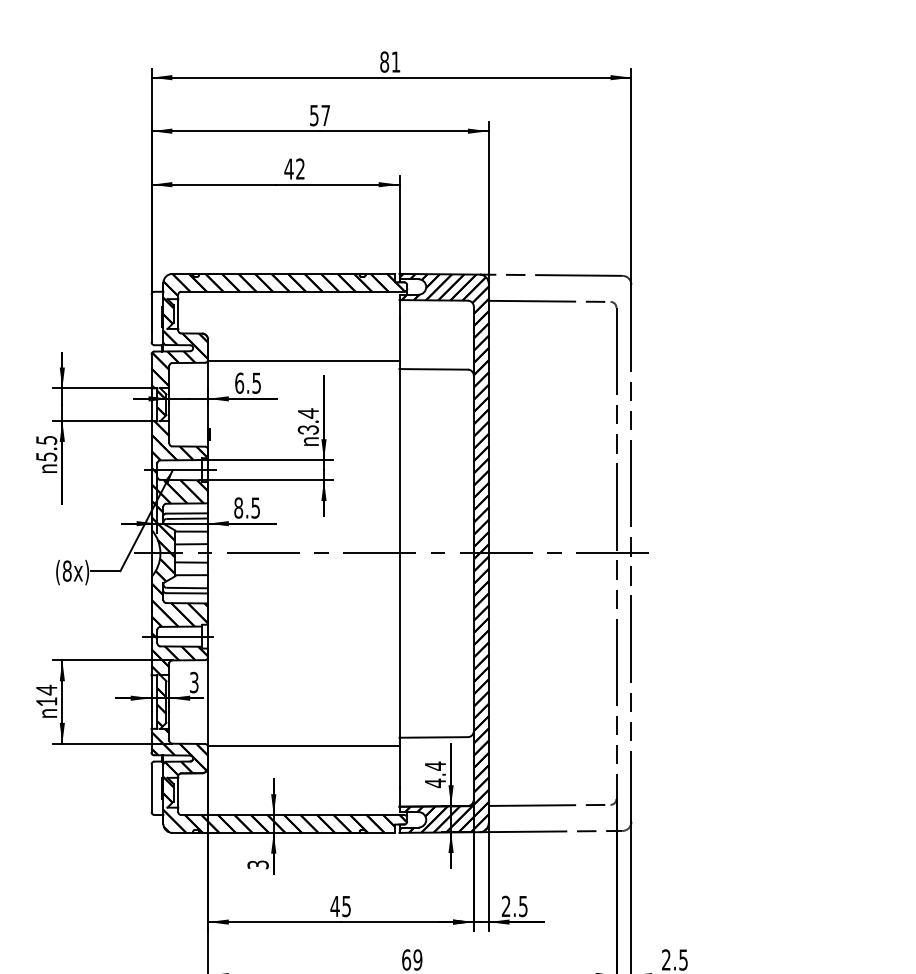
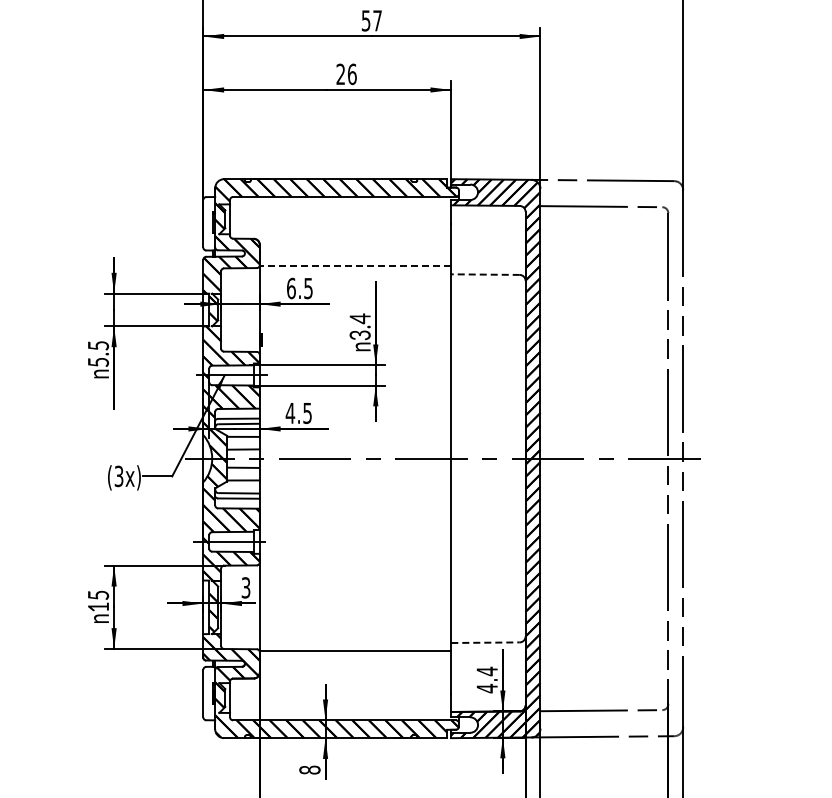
text: (294, 168) -> (346, 73), 42 -> 26
line: (303, 360) -> (355, 265), solid -> dashed
line: (433, 369) -> (485, 274), solid -> dashed
text: (238, 507) -> (290, 412), 8.5 -> 4.5
text: (66, 570) -> (118, 475), (8x) -> (3x)
text: (46, 689) -> (98, 594), 14 -> 15
line: (434, 737) -> (486, 642), solid -> dashed
text: (257, 864) -> (309, 769), 3 -> 8

